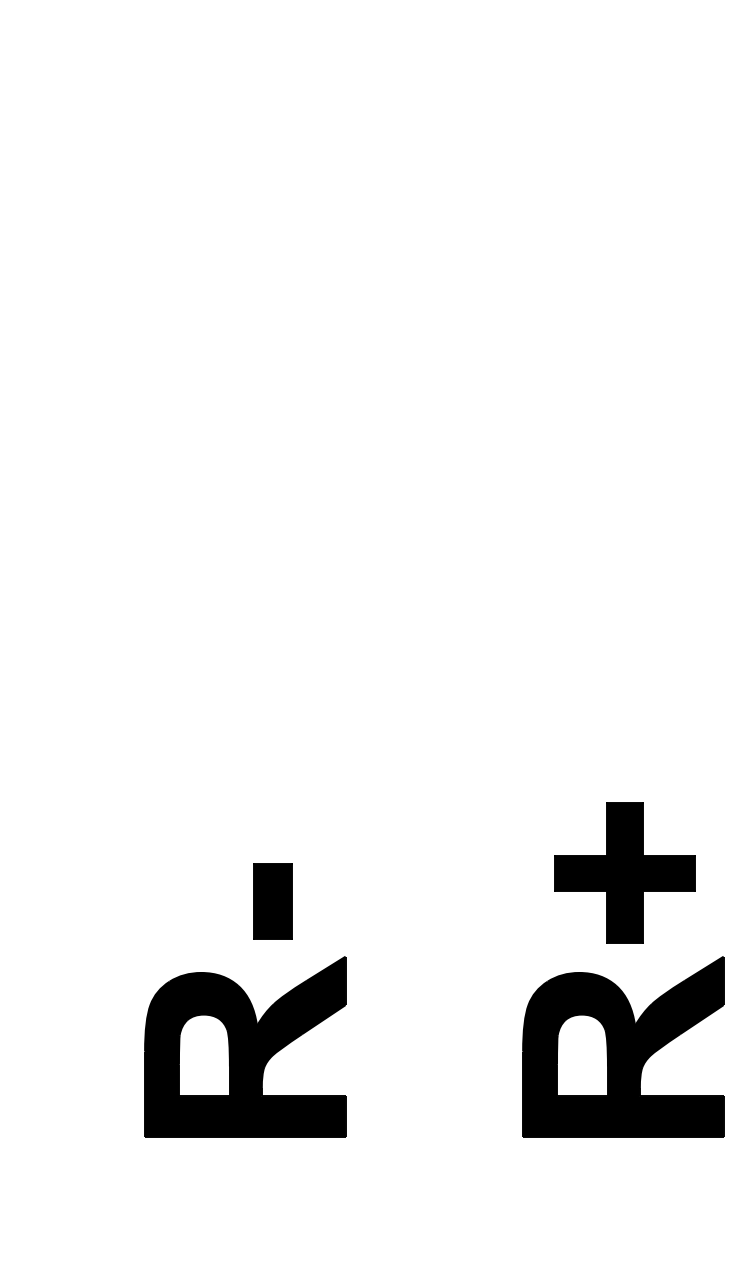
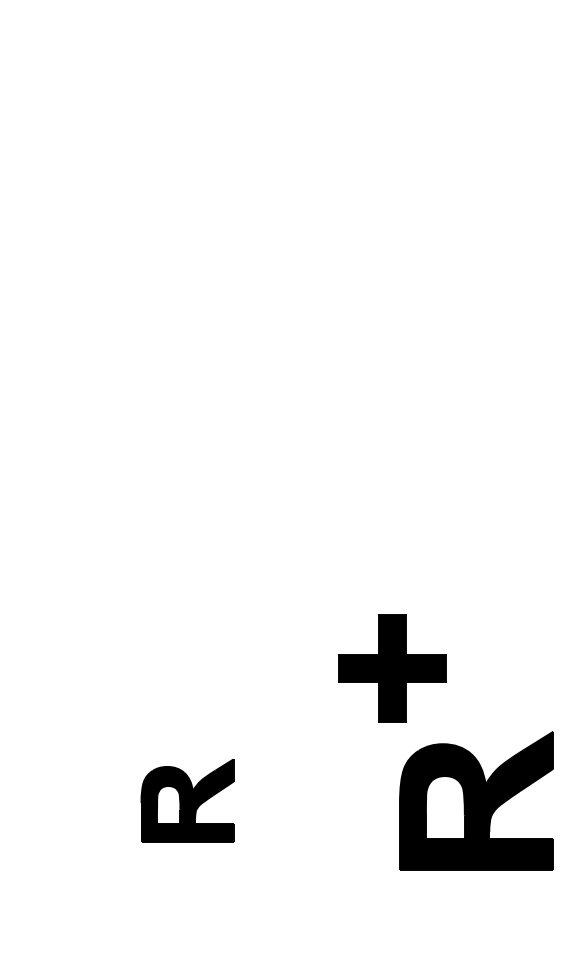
part: (624, 873) -> (392, 668), moved
part: (272, 901) -> (208, 689), removed
part: (245, 1046) -> (187, 800), size x0.6

